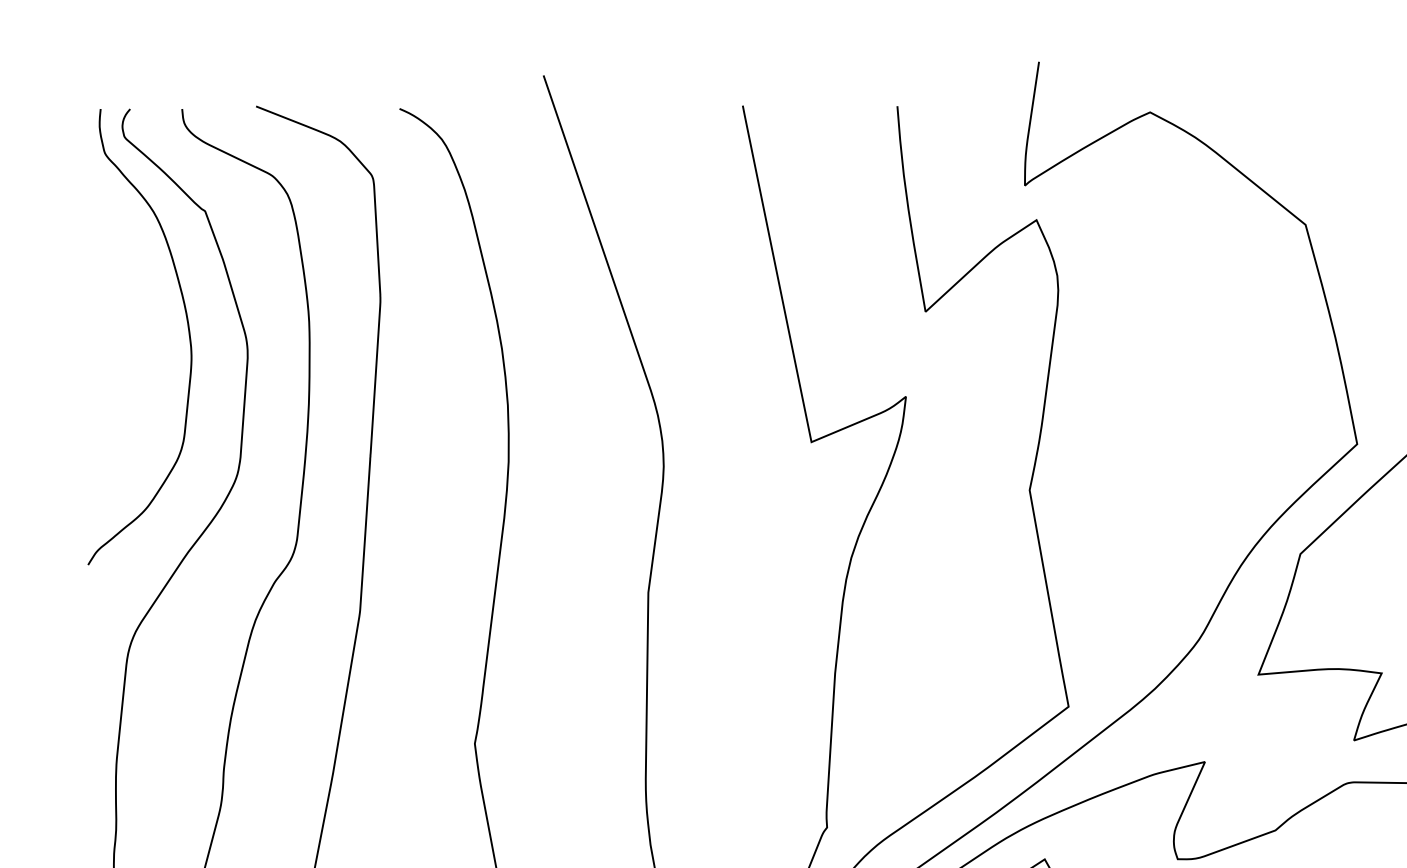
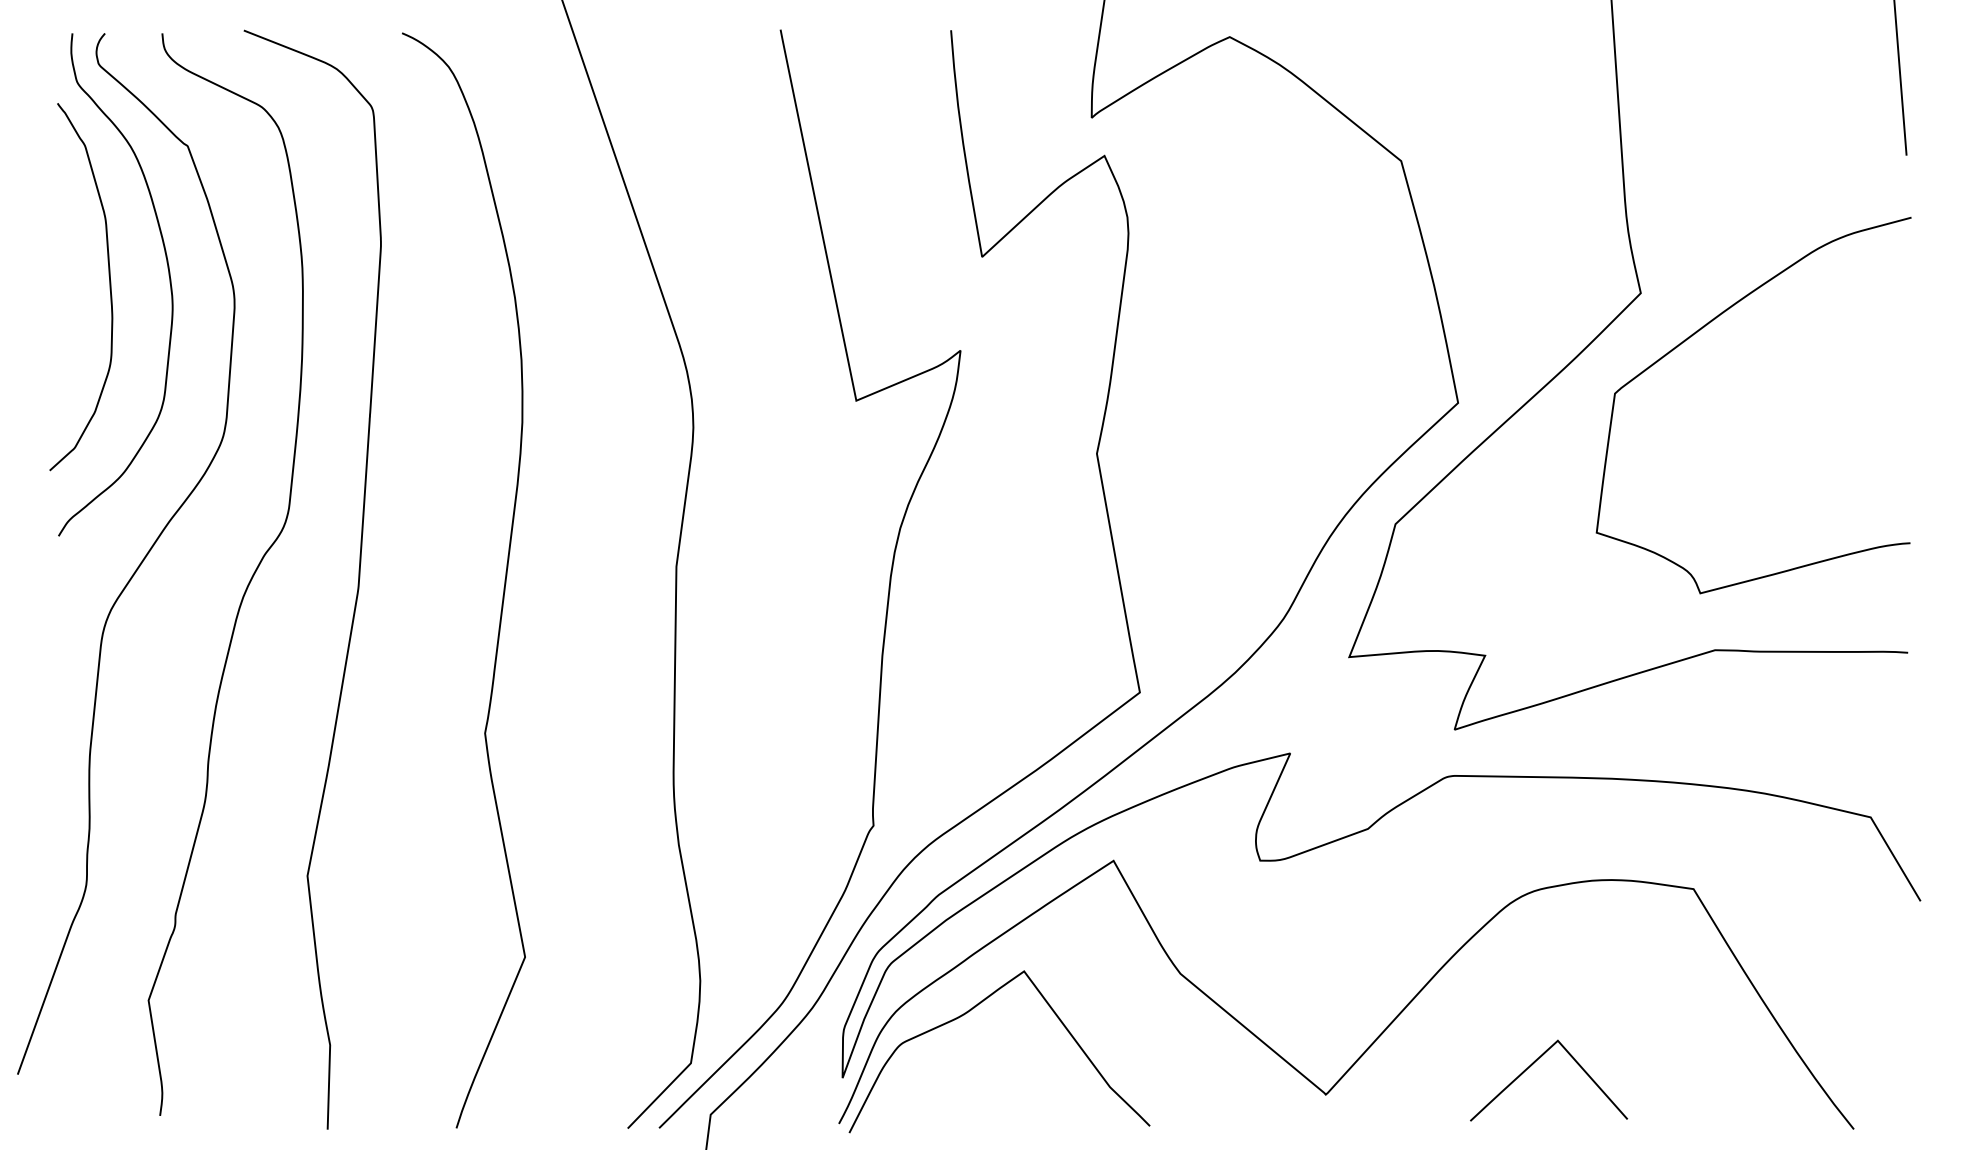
curve: (134, 339) -> (109, 287), added

